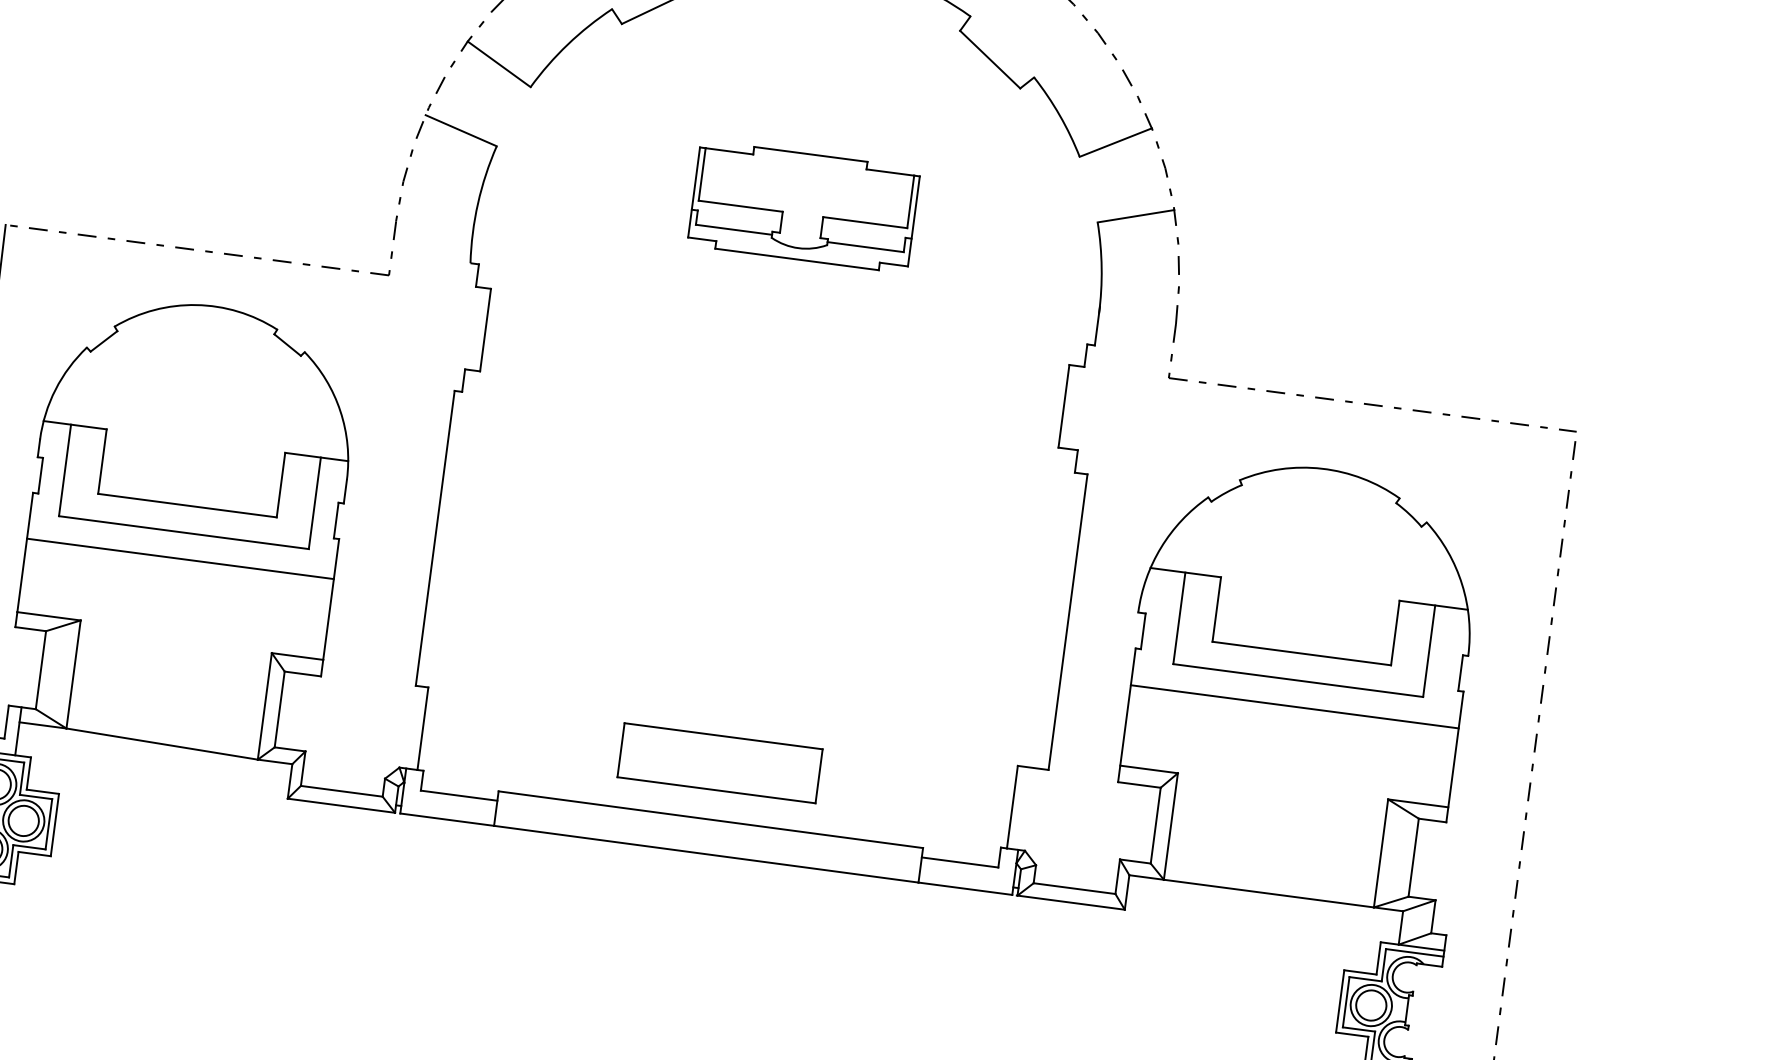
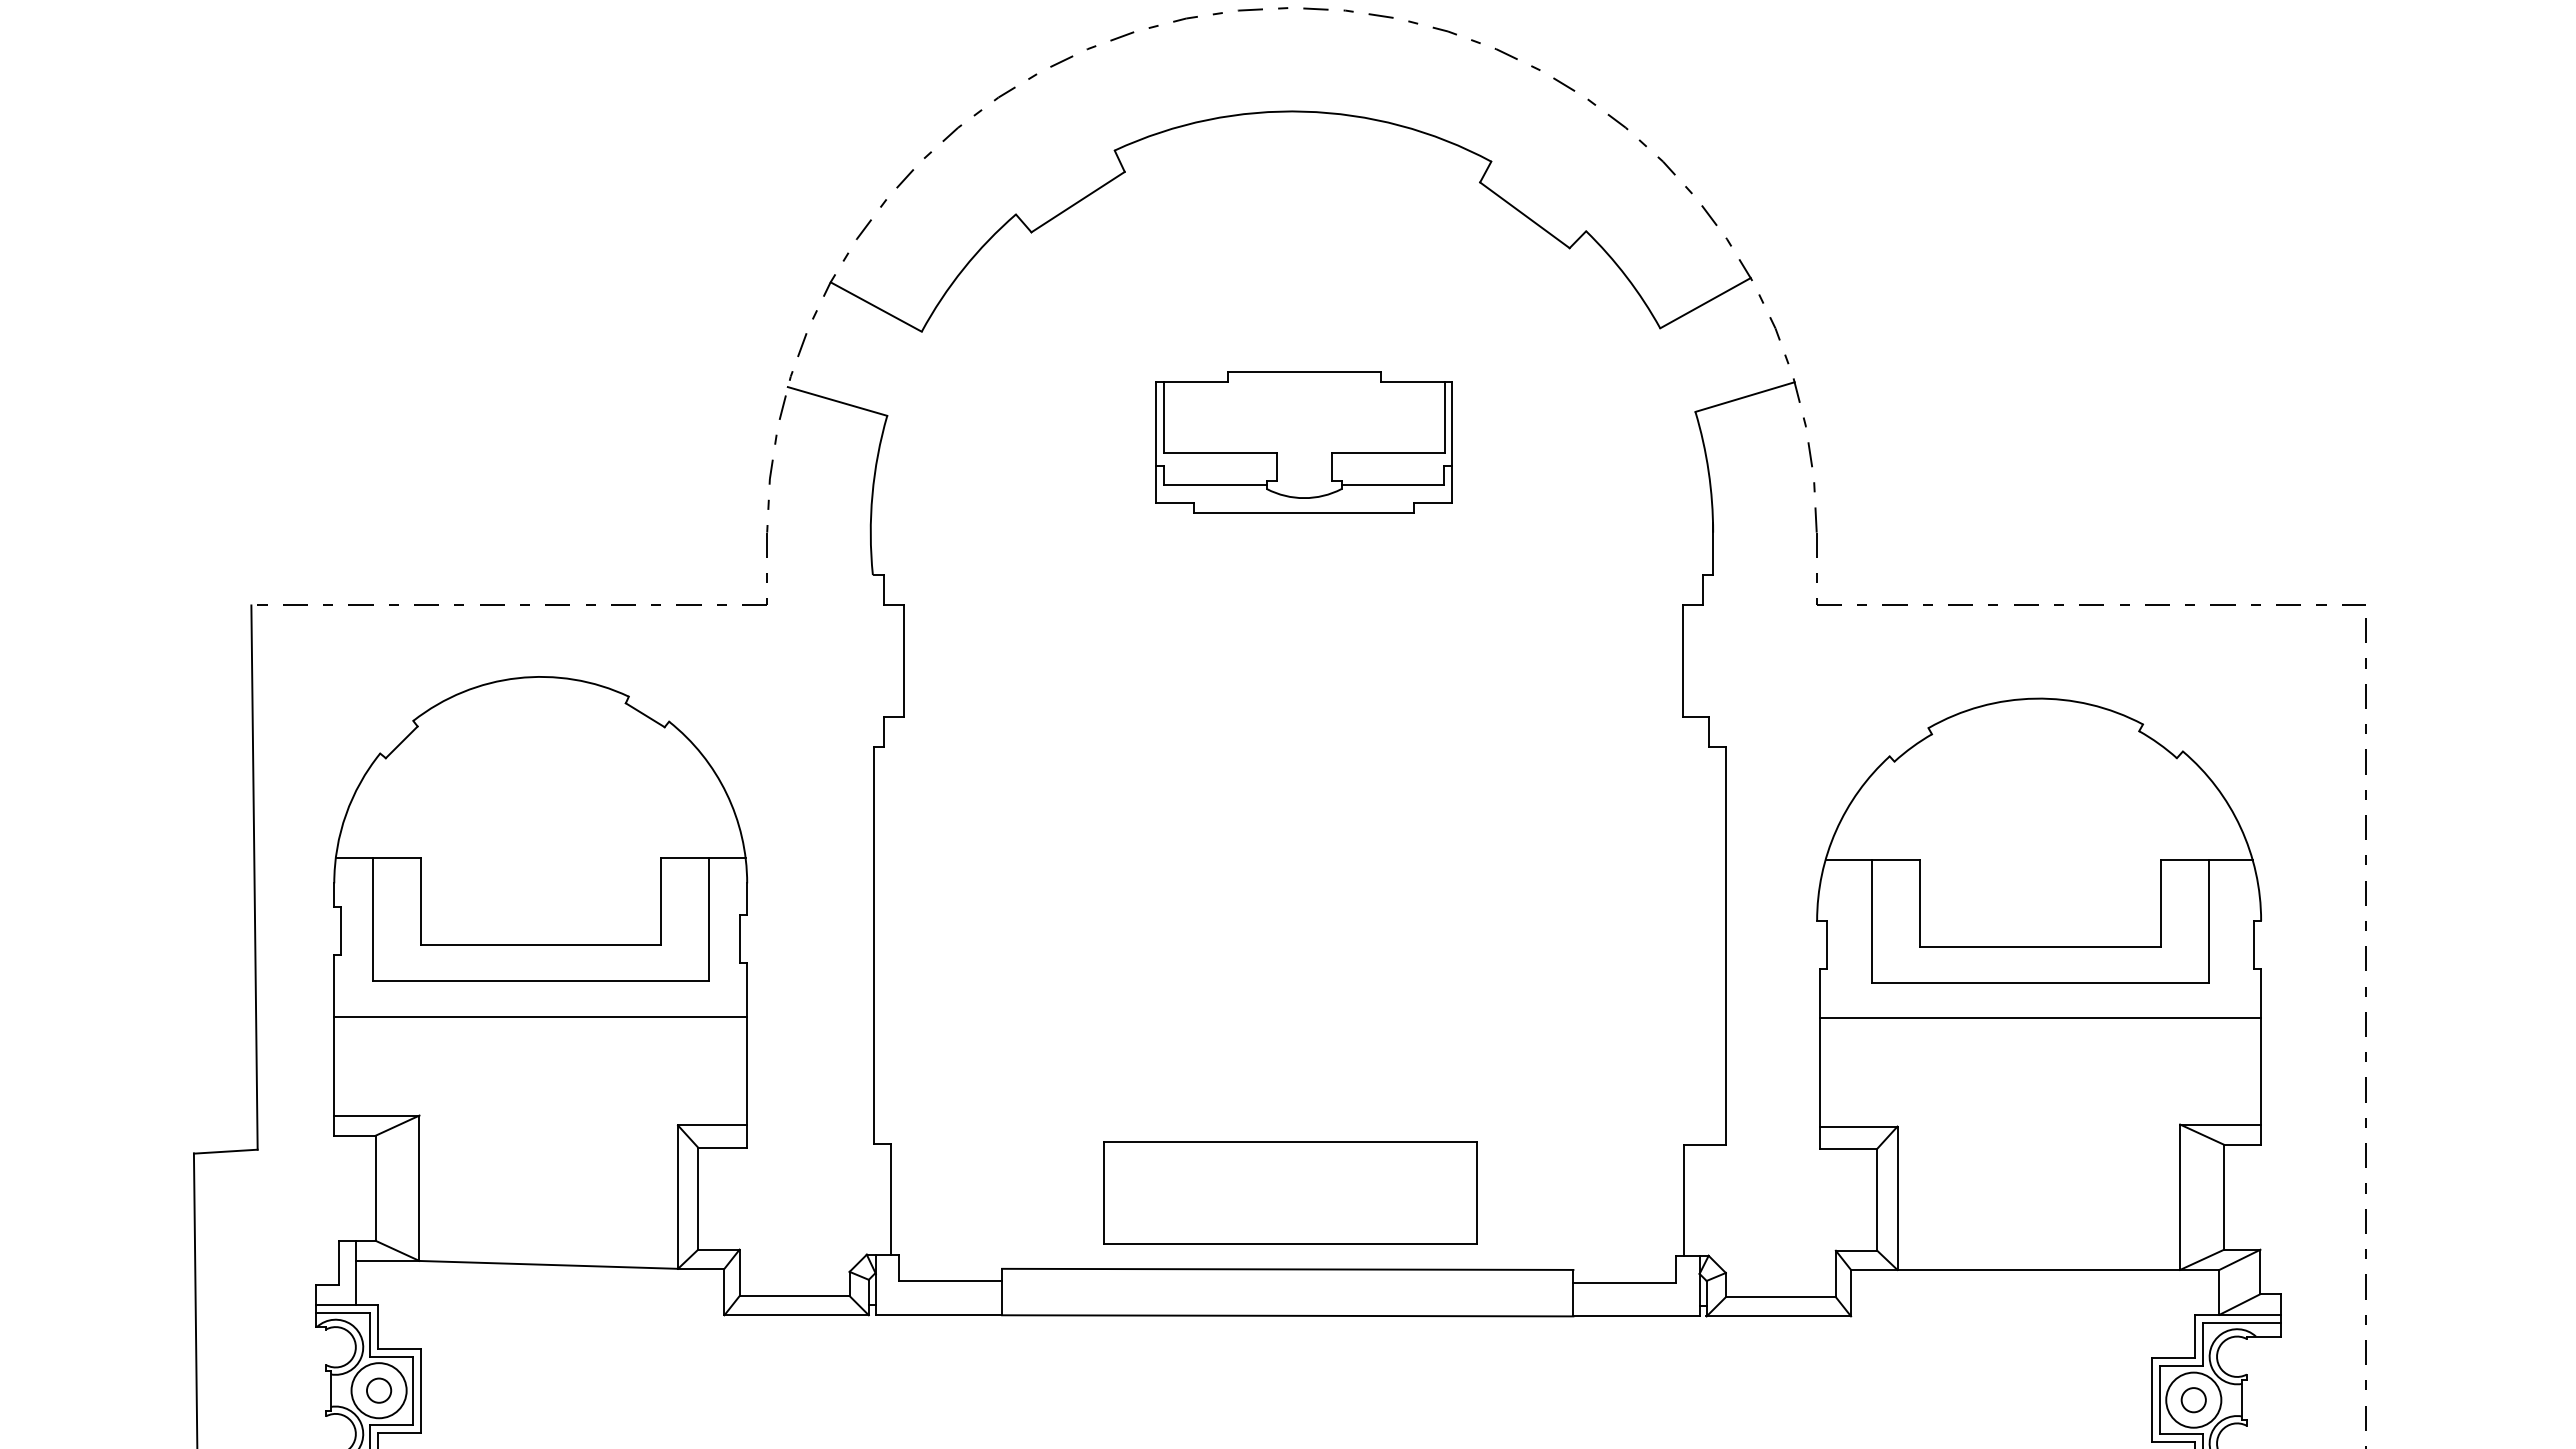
part: (719, 762) -> (1289, 1192), size x1.4
circle: (23, 820) -> (378, 1390), size x0.6
circle: (1371, 1005) -> (2193, 1400), size x0.6

